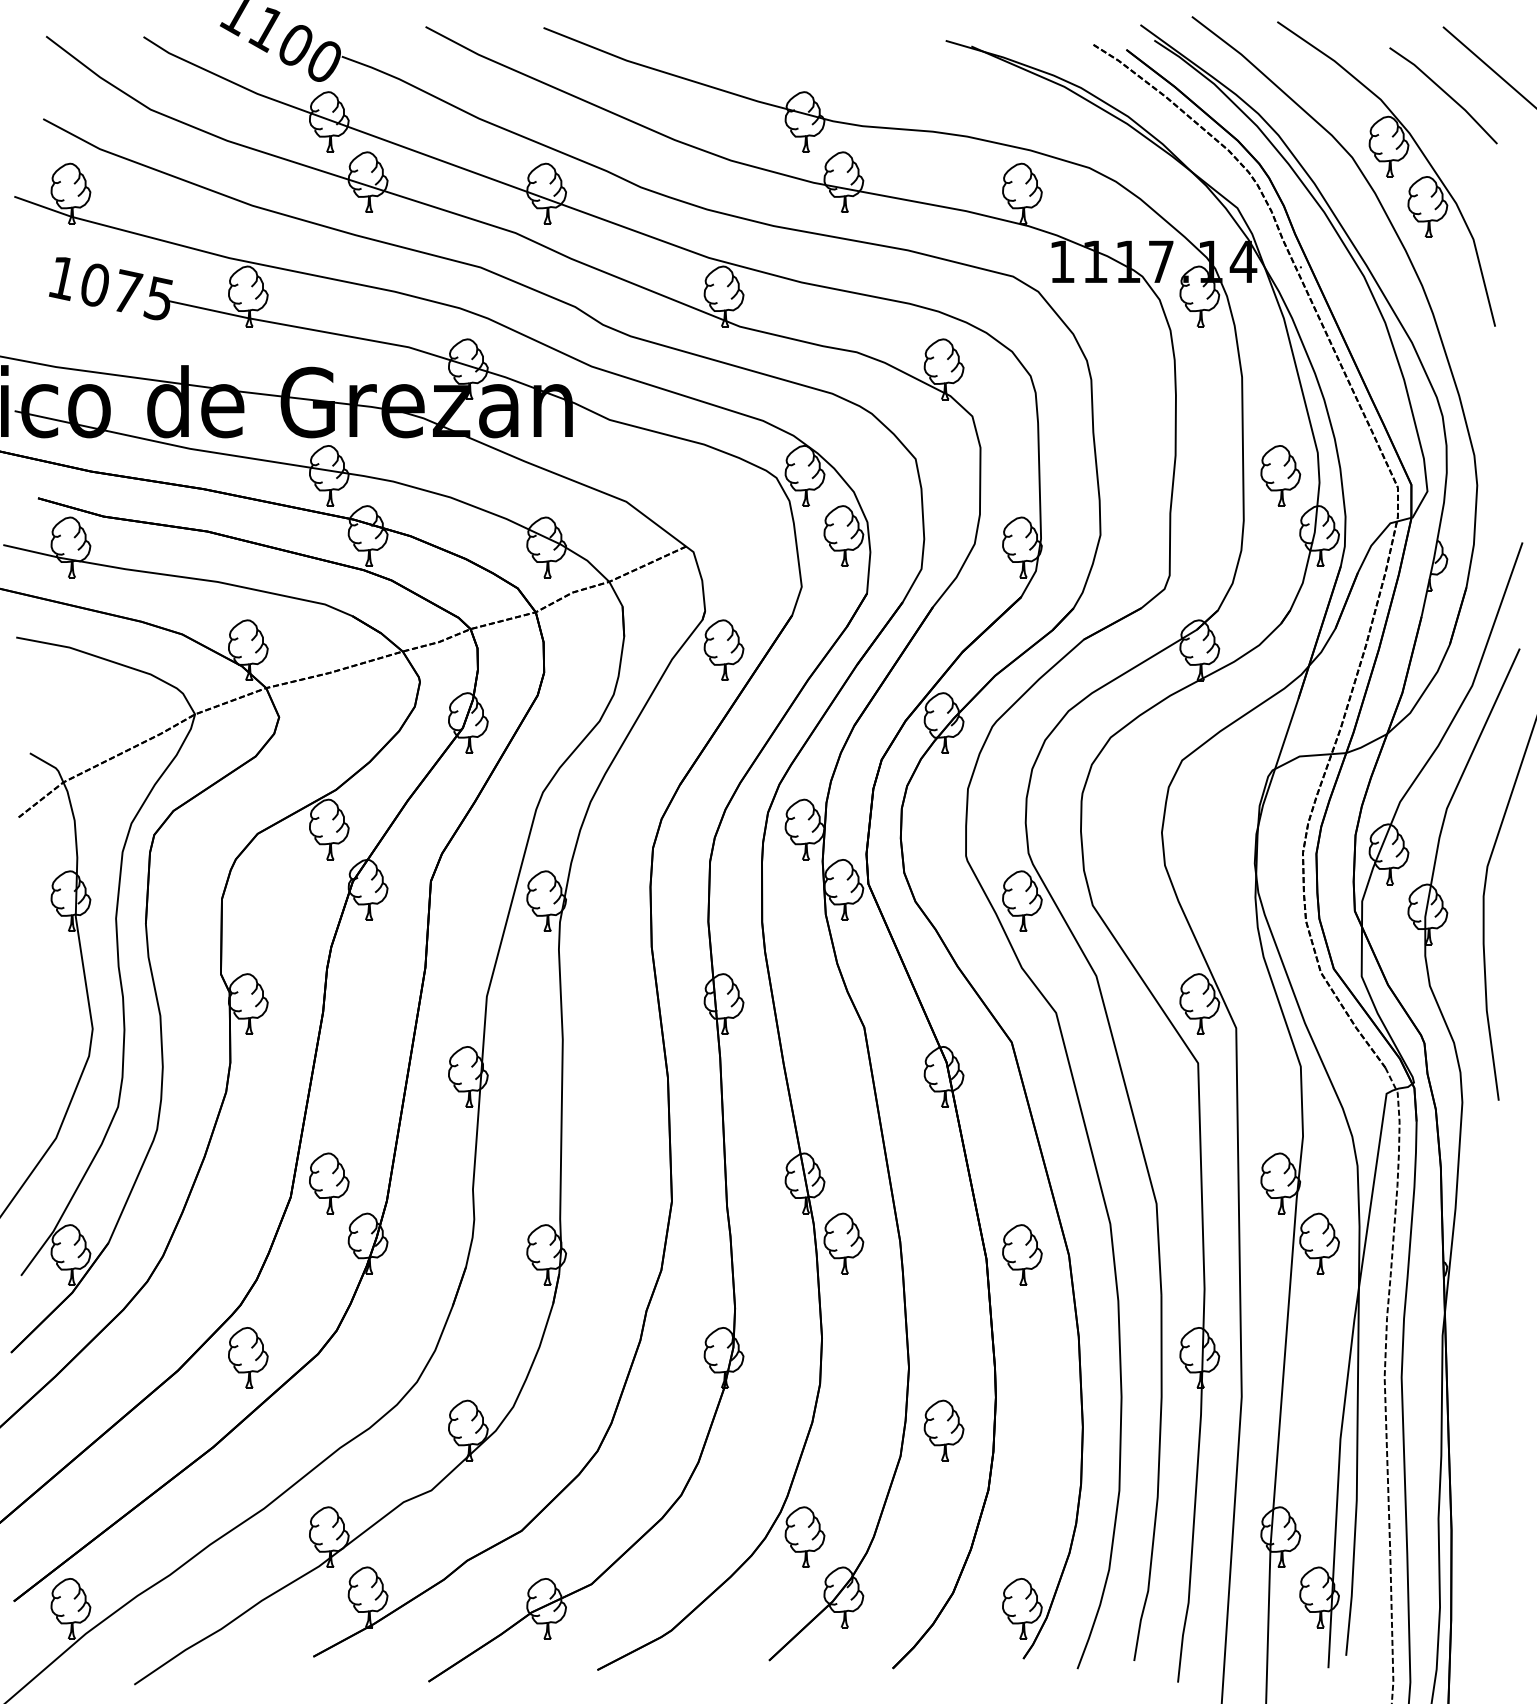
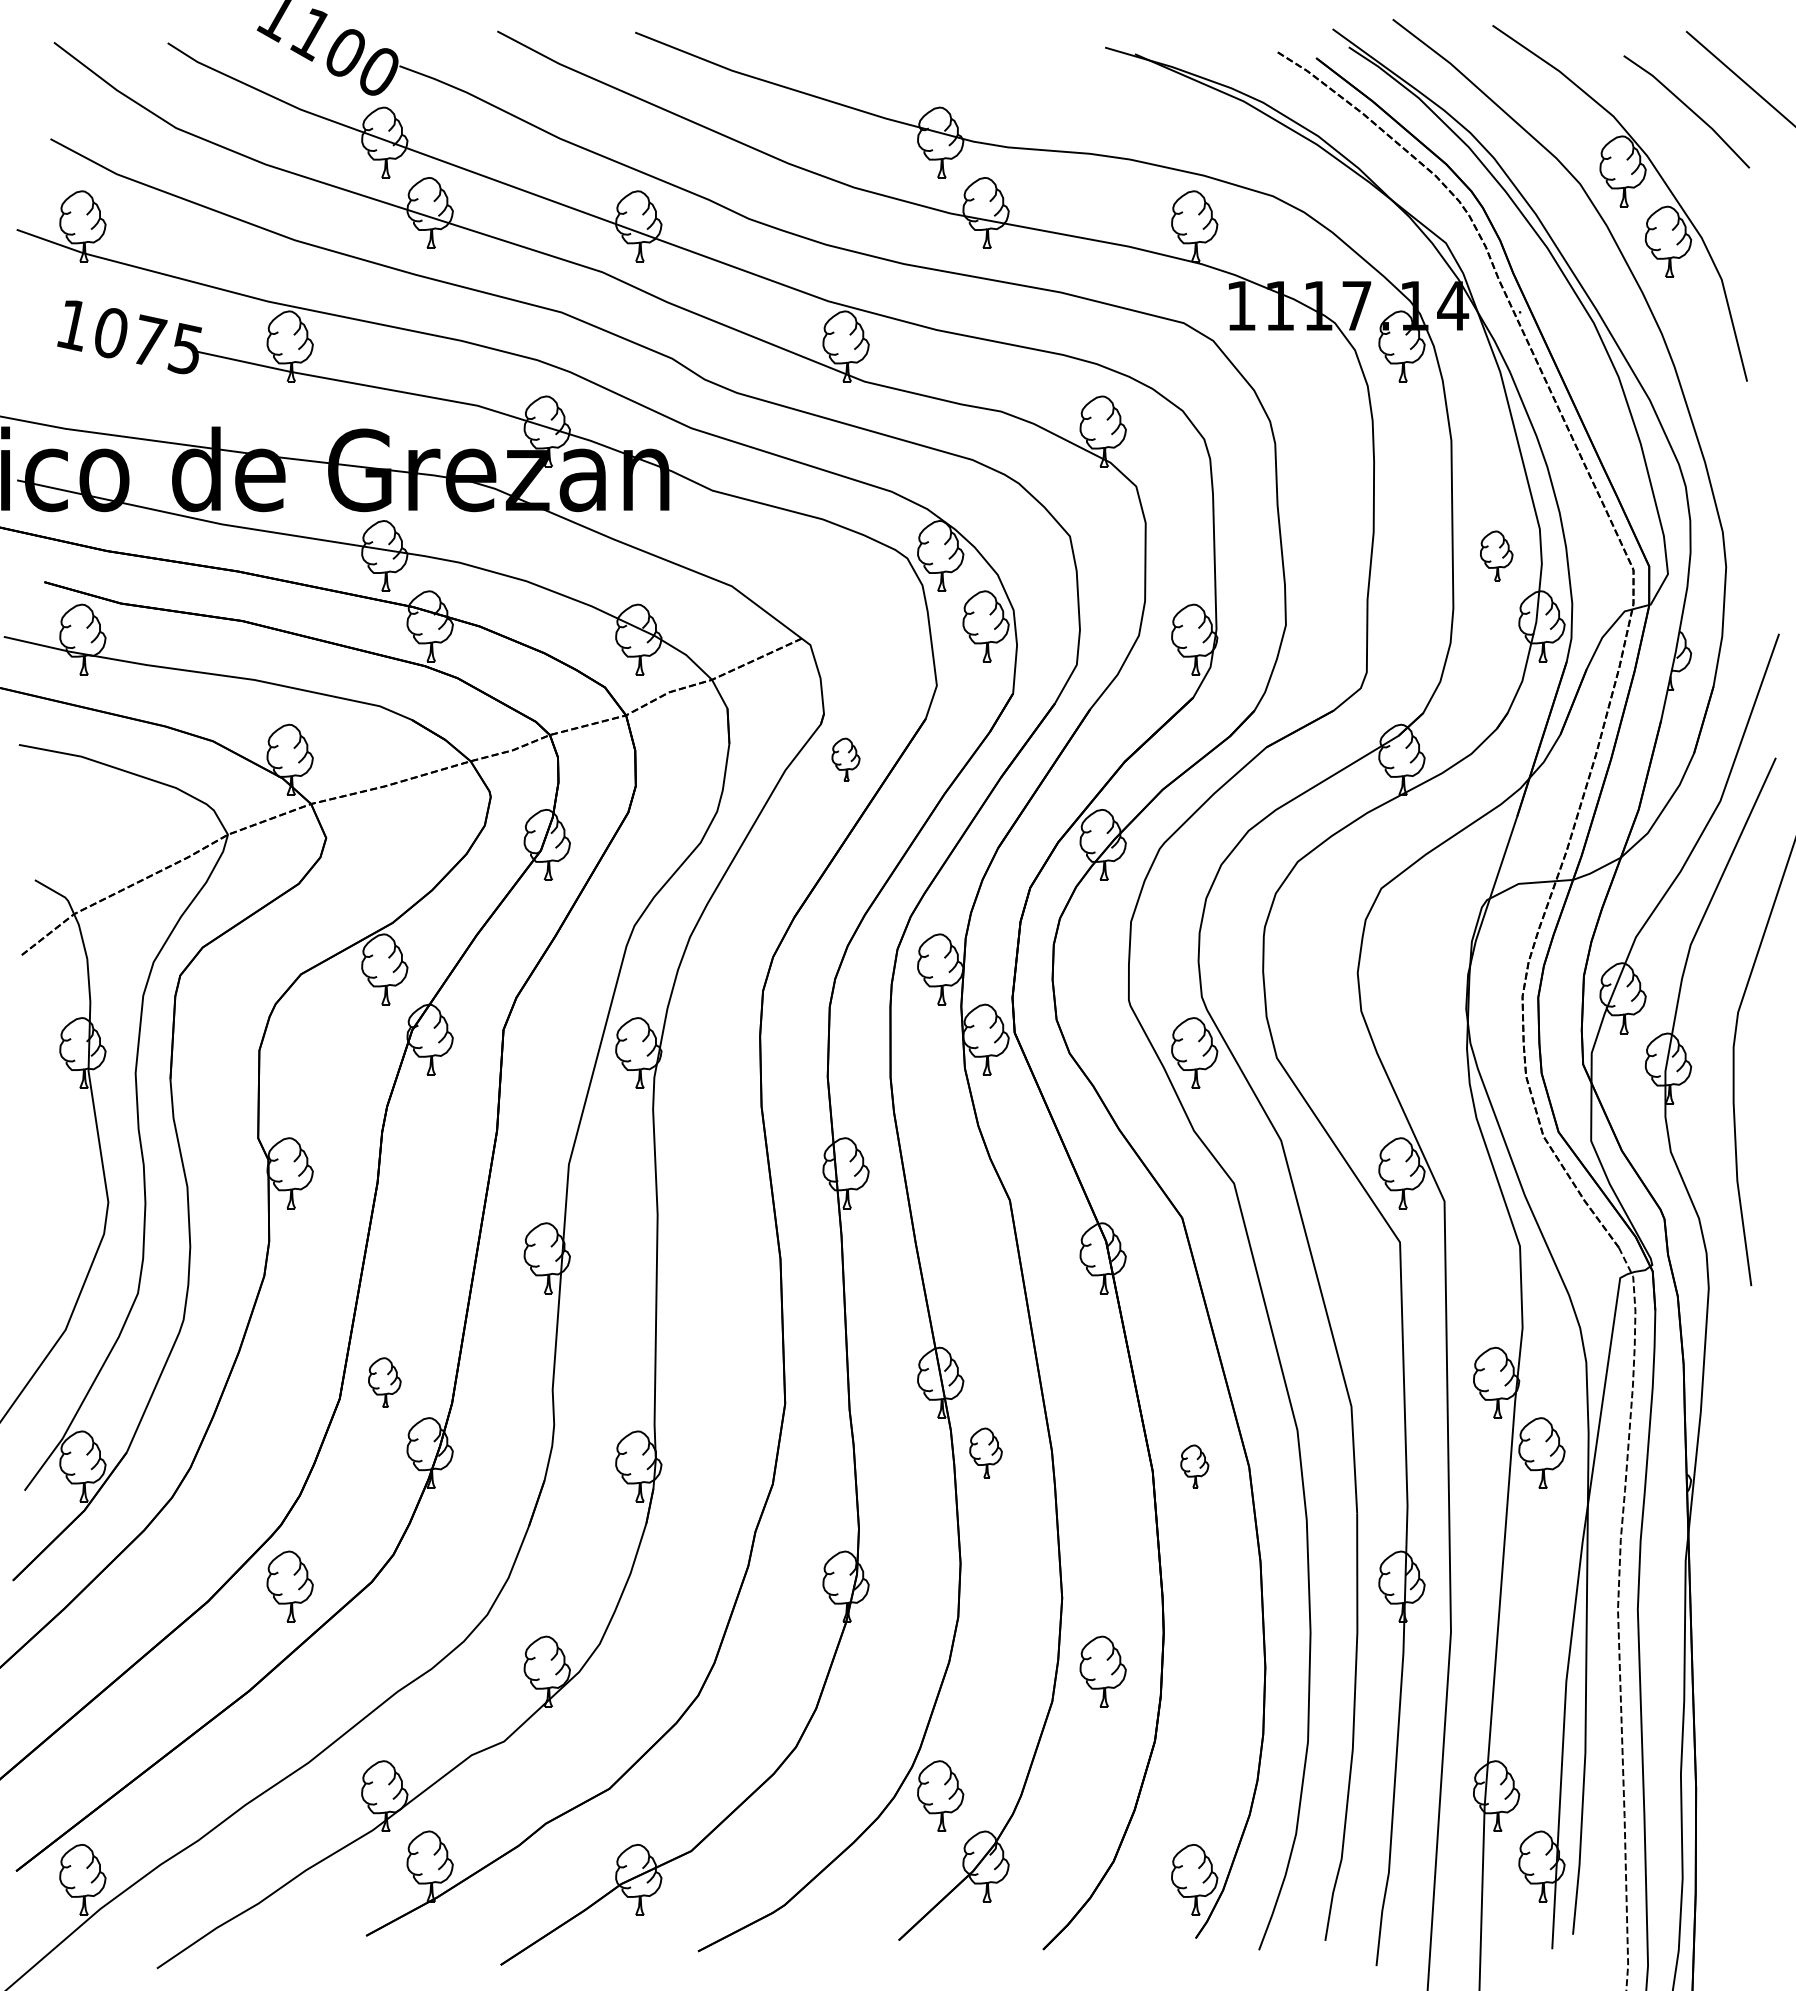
part: (1280, 475) -> (1496, 555), size x0.7
part: (723, 650) -> (845, 759), size x0.6
part: (329, 1183) -> (384, 1382), size x0.7
part: (843, 1243) -> (985, 1452), size x0.7
part: (1022, 1255) -> (1194, 1466), size x0.6

